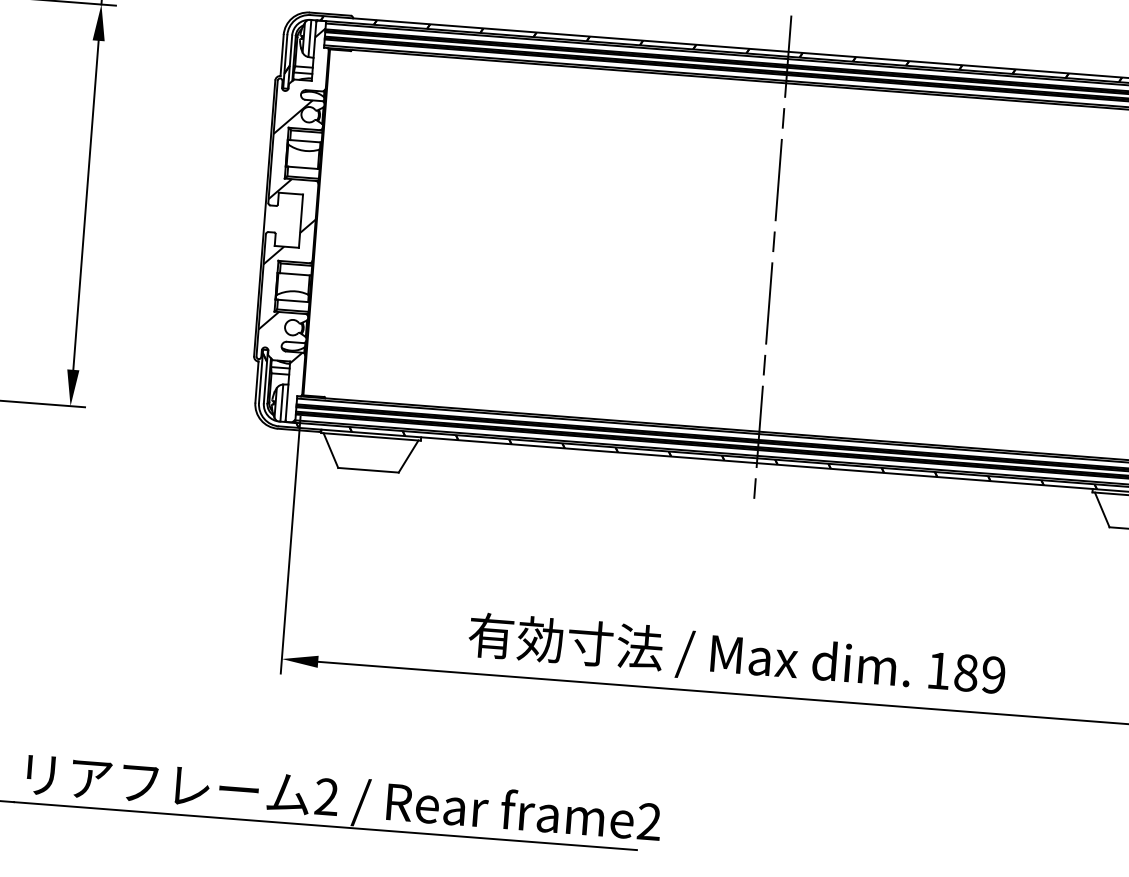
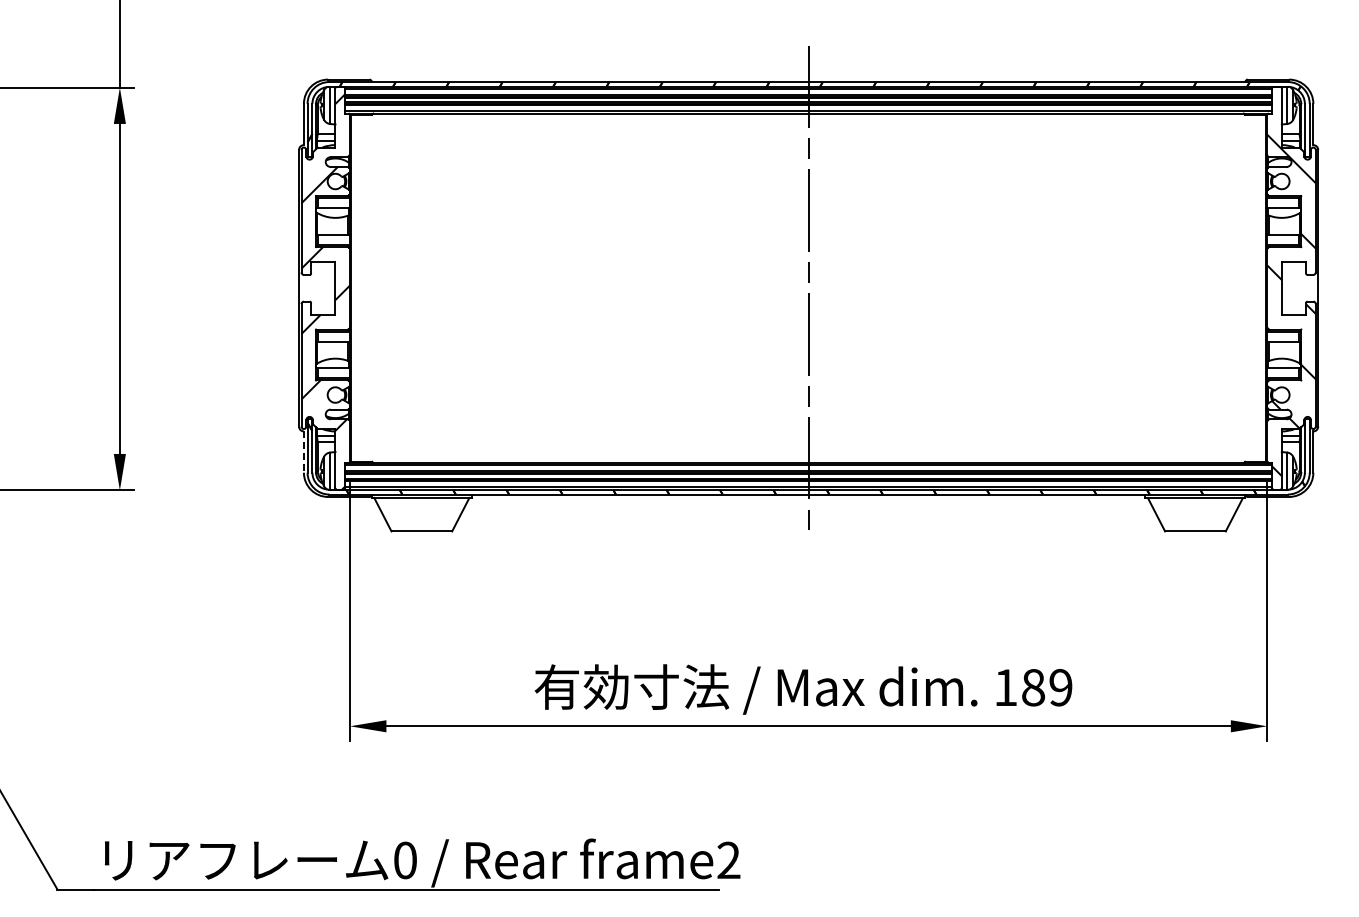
line: (256, 382) -> (303, 452), solid -> dashed
text: (326, 797) -> (405, 860), 2 -> 0

